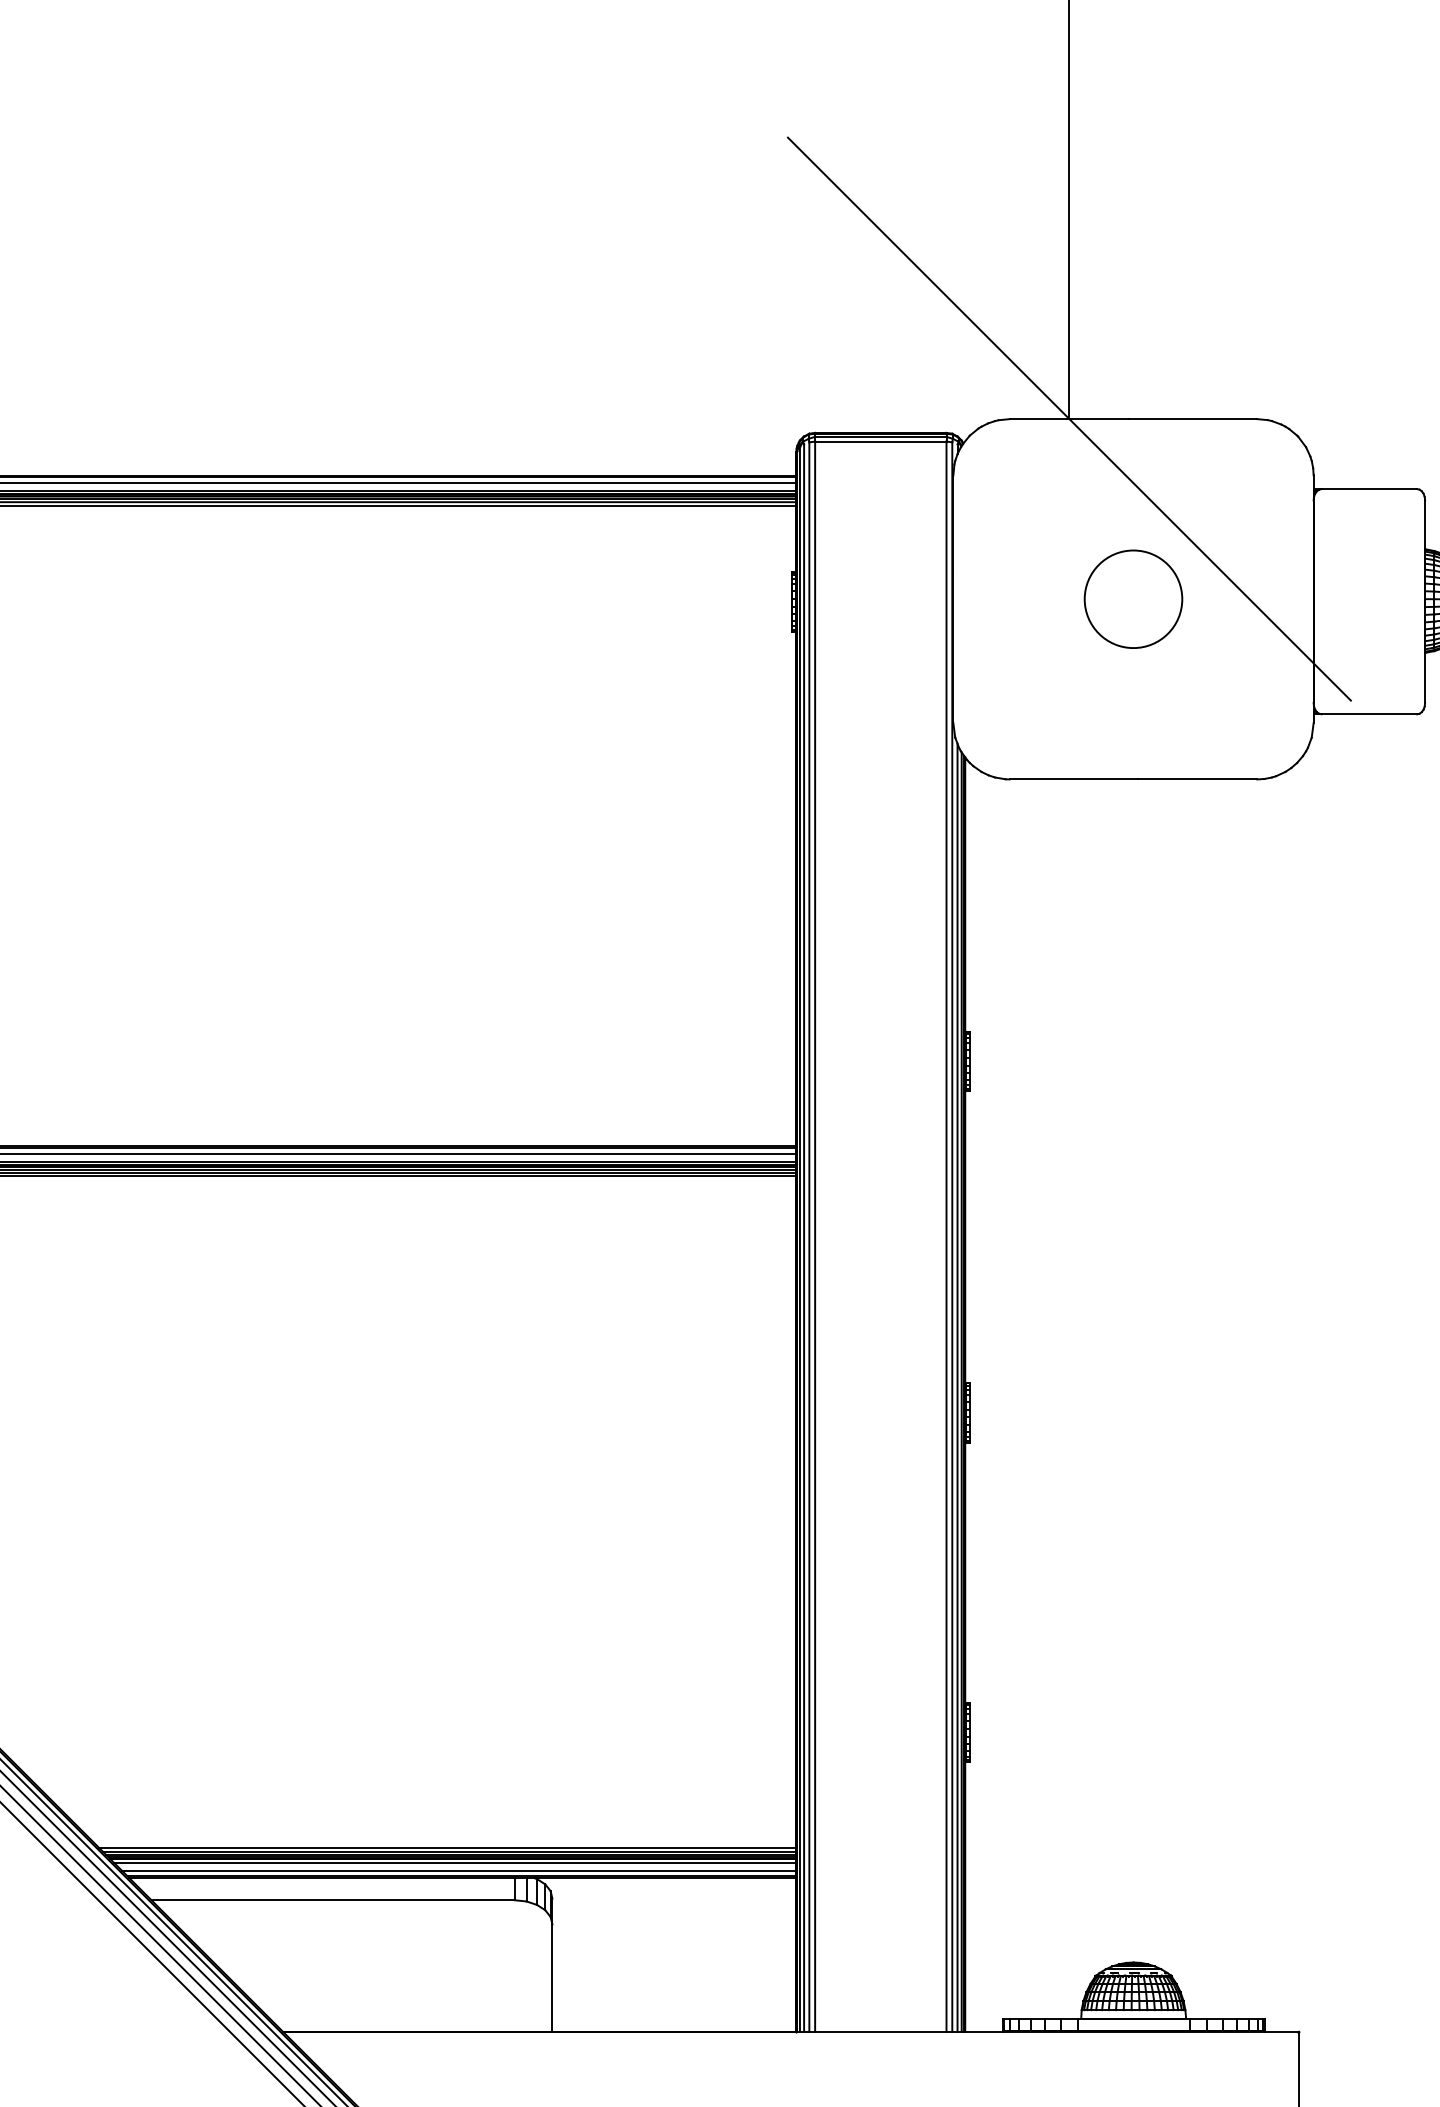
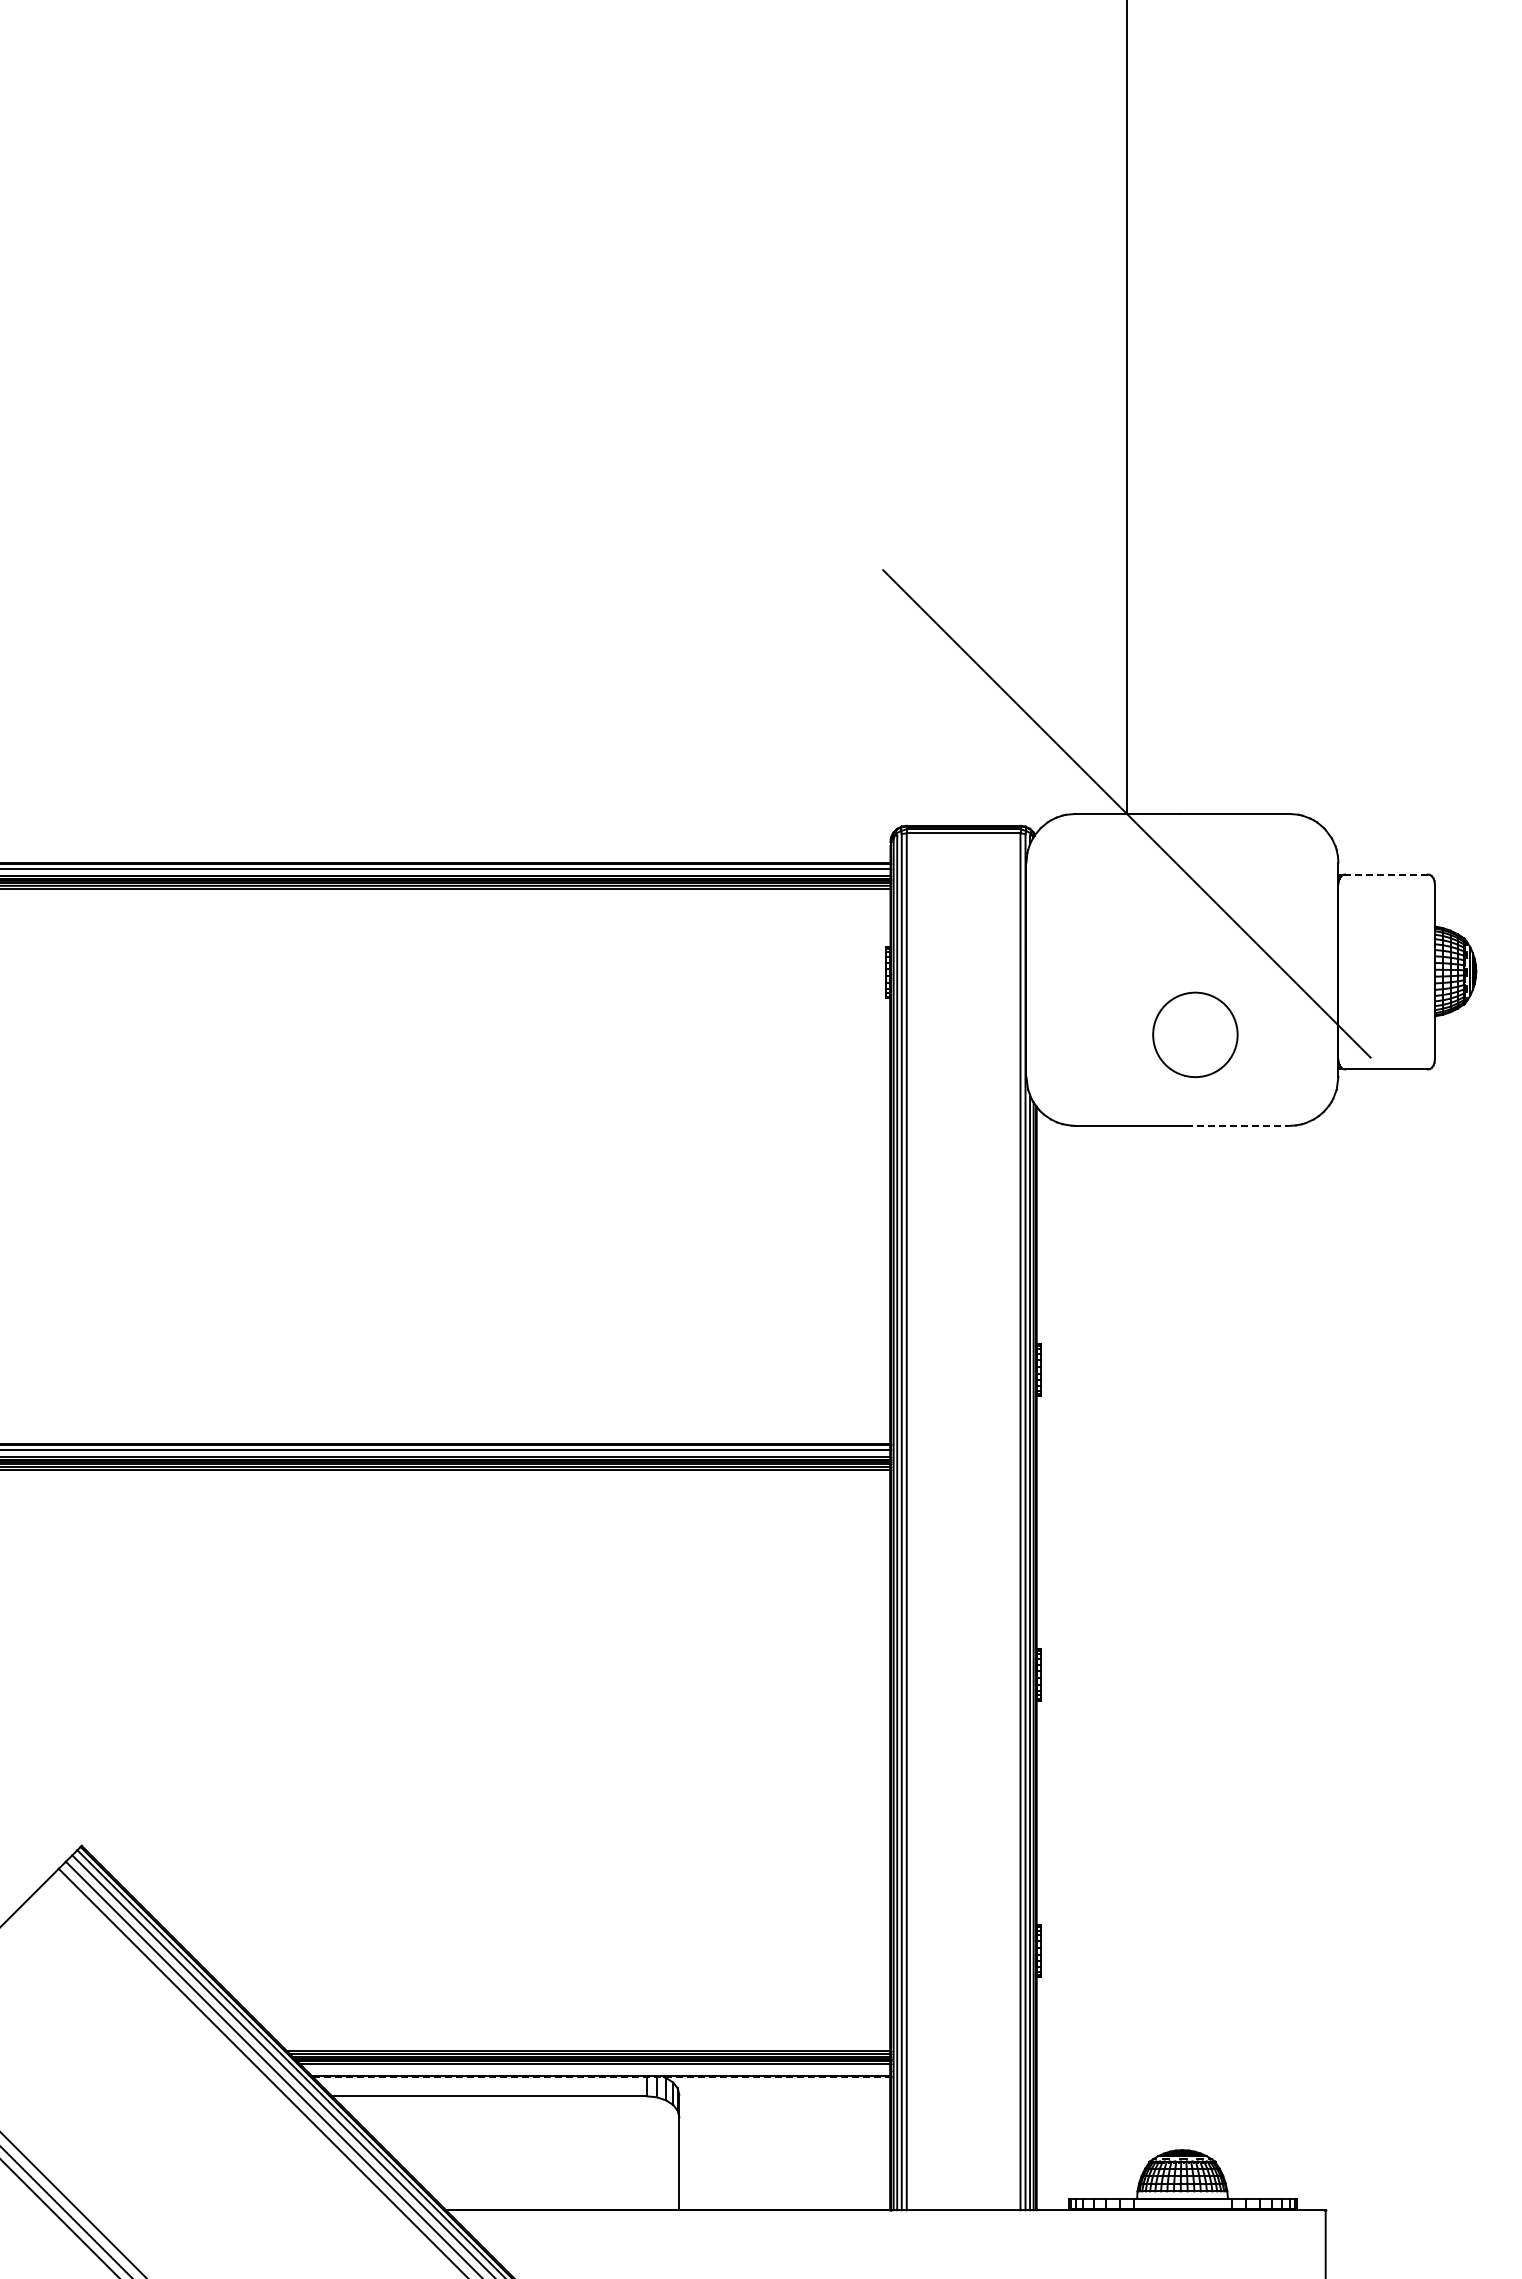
line: (1369, 489) -> (1386, 874), solid -> dashed
circle: (1133, 598) -> (1195, 1034), moved
line: (1197, 779) -> (1237, 1125), solid -> dashed
line: (459, 1871) -> (598, 2071), removed
line: (462, 1878) -> (601, 2077), solid -> dashed

